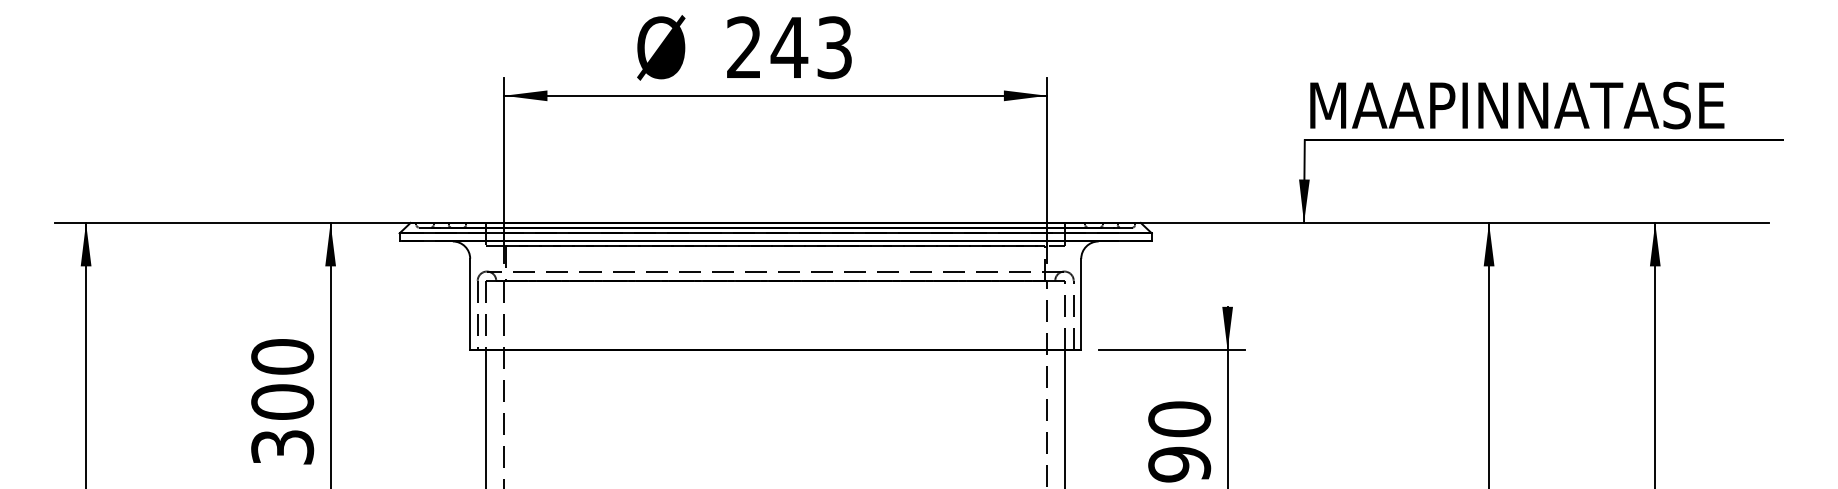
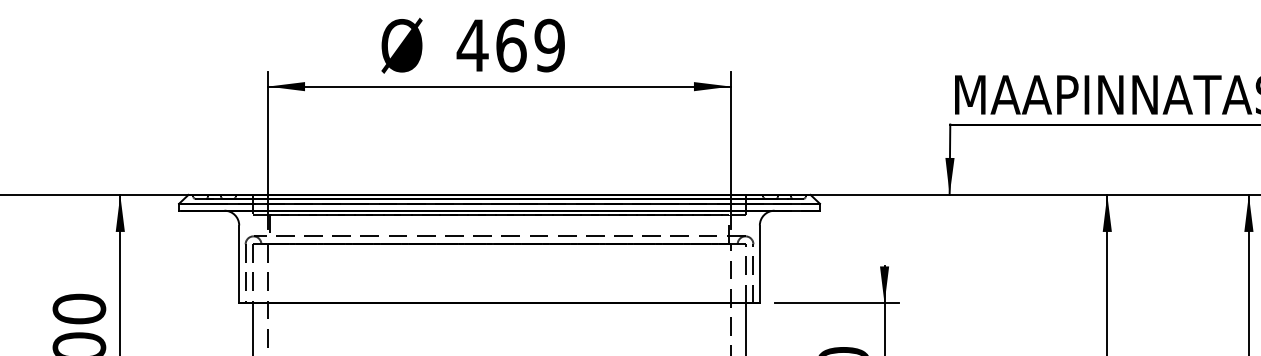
text: (788, 47) -> (510, 45), 243 -> 469

